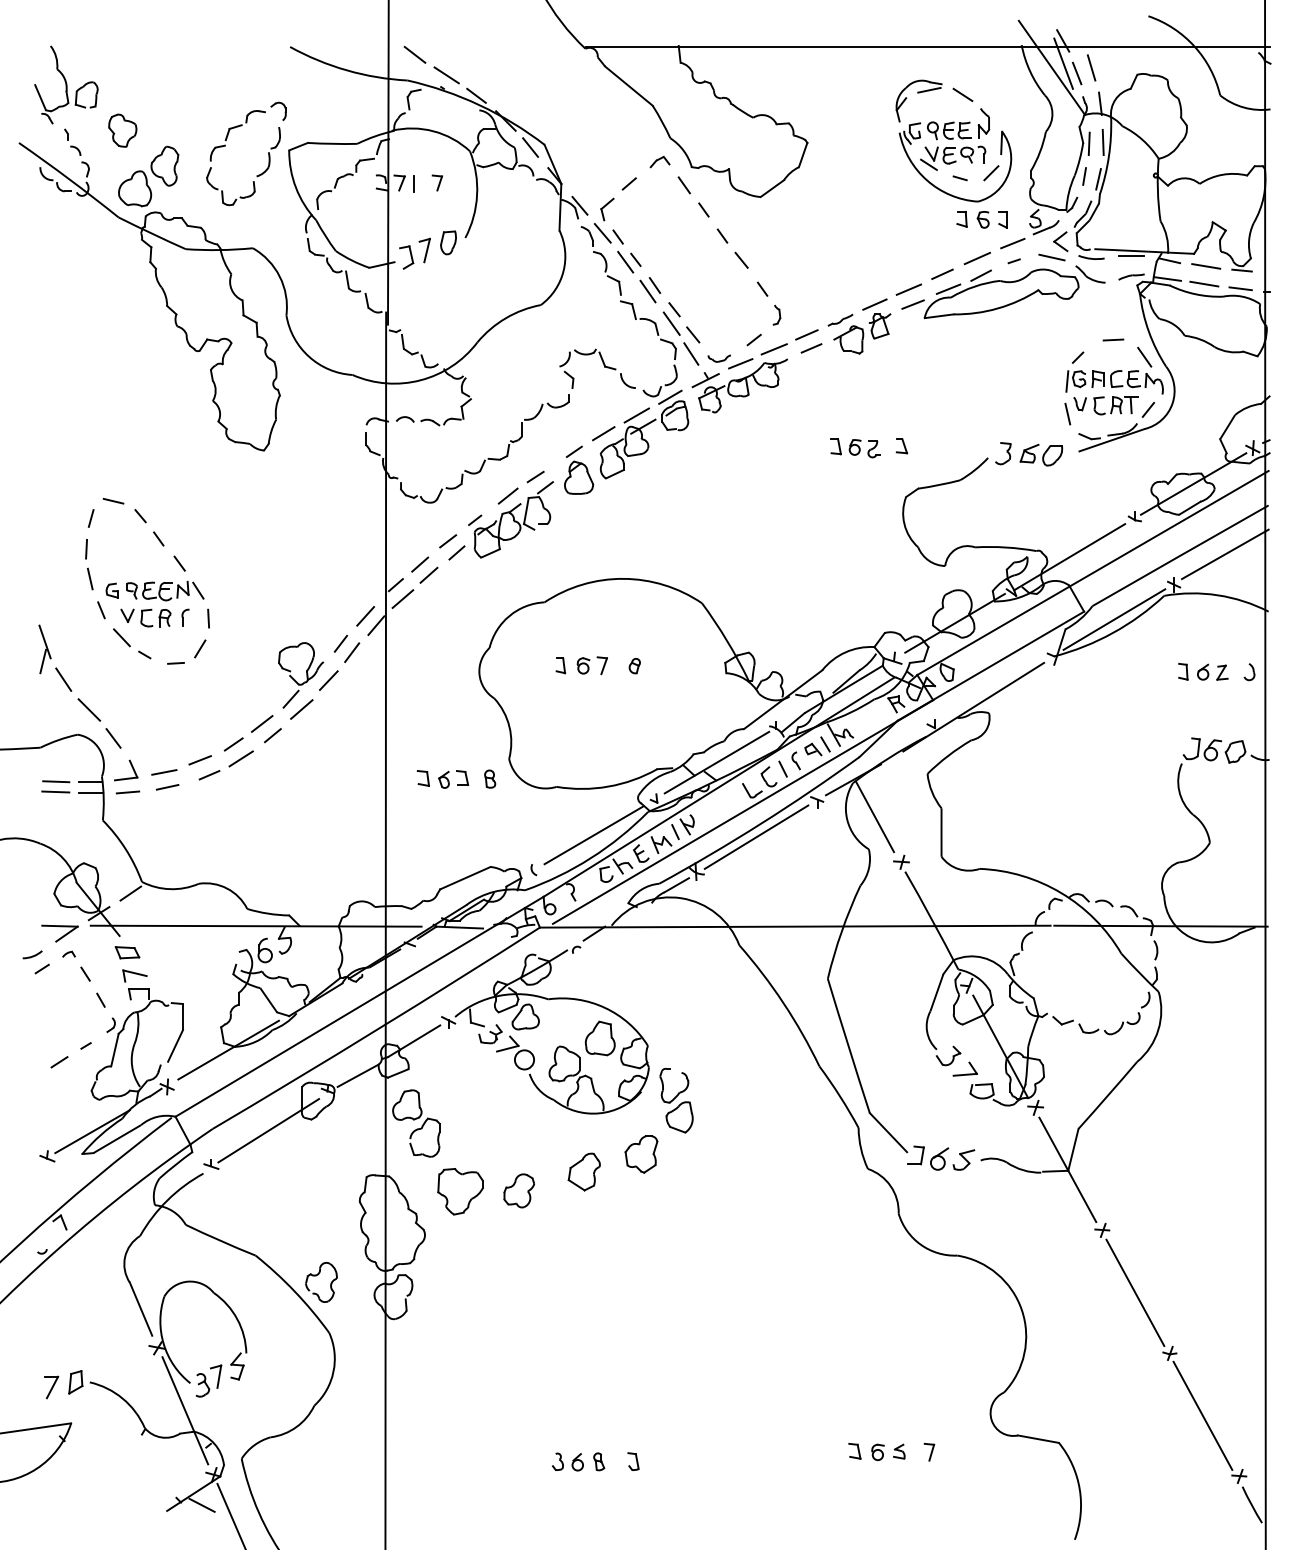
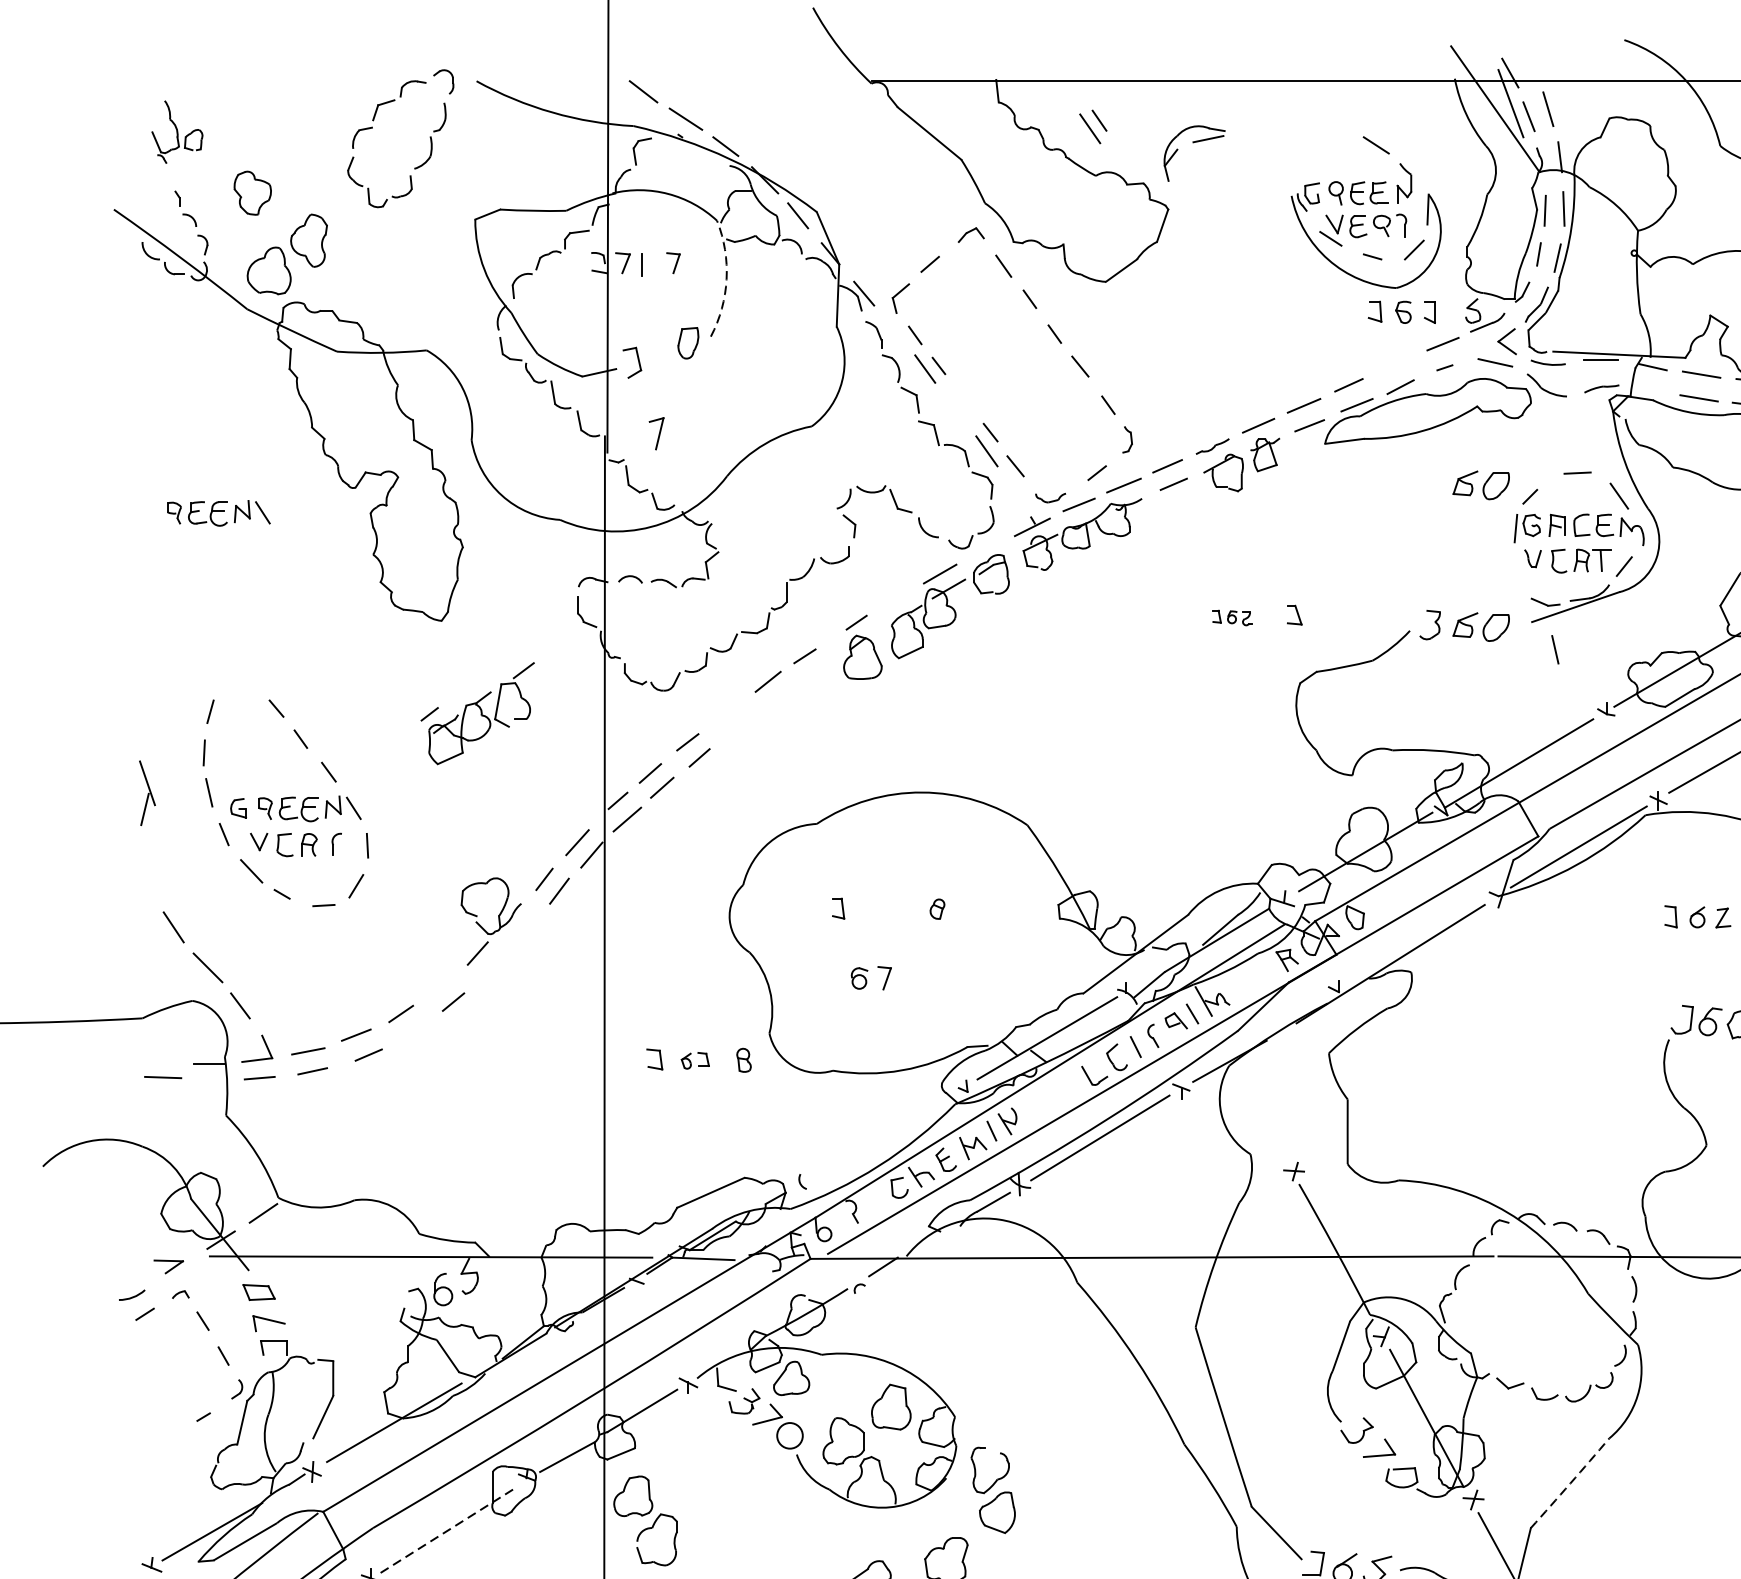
part: (66, 84) -> (177, 131), size x0.6
part: (918, 93) -> (1193, 143), moved
part: (268, 153) -> (430, 138), moved
arc: (477, 195) -> (727, 279), solid -> dashed
line: (602, 233) -> (894, 330), removed
part: (424, 250) -> (656, 433), moved
line: (977, 258) -> (1395, 364), removed
line: (1167, 278) -> (1649, 390), removed
part: (650, 290) -> (1093, 127), moved
part: (1041, 348) -> (1481, 484), added
line: (691, 353) -> (1013, 491), removed
part: (97, 370) -> (218, 513), added
line: (670, 396) -> (985, 548), removed
line: (1067, 414) -> (1554, 650), moved
line: (603, 433) -> (895, 598), removed
part: (855, 448) -> (1232, 618), size x0.6
line: (113, 500) -> (240, 687), removed
part: (510, 519) -> (477, 713), moved
part: (44, 649) -> (146, 793), moved
part: (591, 665) -> (870, 977), moved
line: (328, 680) -> (527, 928), removed
line: (301, 709) -> (491, 967), removed
line: (261, 723) -> (438, 985), removed
line: (240, 758) -> (410, 1032), removed
part: (453, 779) -> (695, 1060), size x0.7
line: (56, 781) -> (164, 1063), removed
line: (90, 793) -> (209, 1079), removed
line: (874, 816) -> (1258, 1110), removed
line: (593, 835) -> (882, 1135), removed
part: (59, 933) -> (168, 1266), size x0.6
line: (59, 1062) -> (168, 1439), removed
arc: (1108, 1095) -> (1570, 1483), solid -> dashed
line: (269, 1130) -> (448, 1530), solid -> dashed

